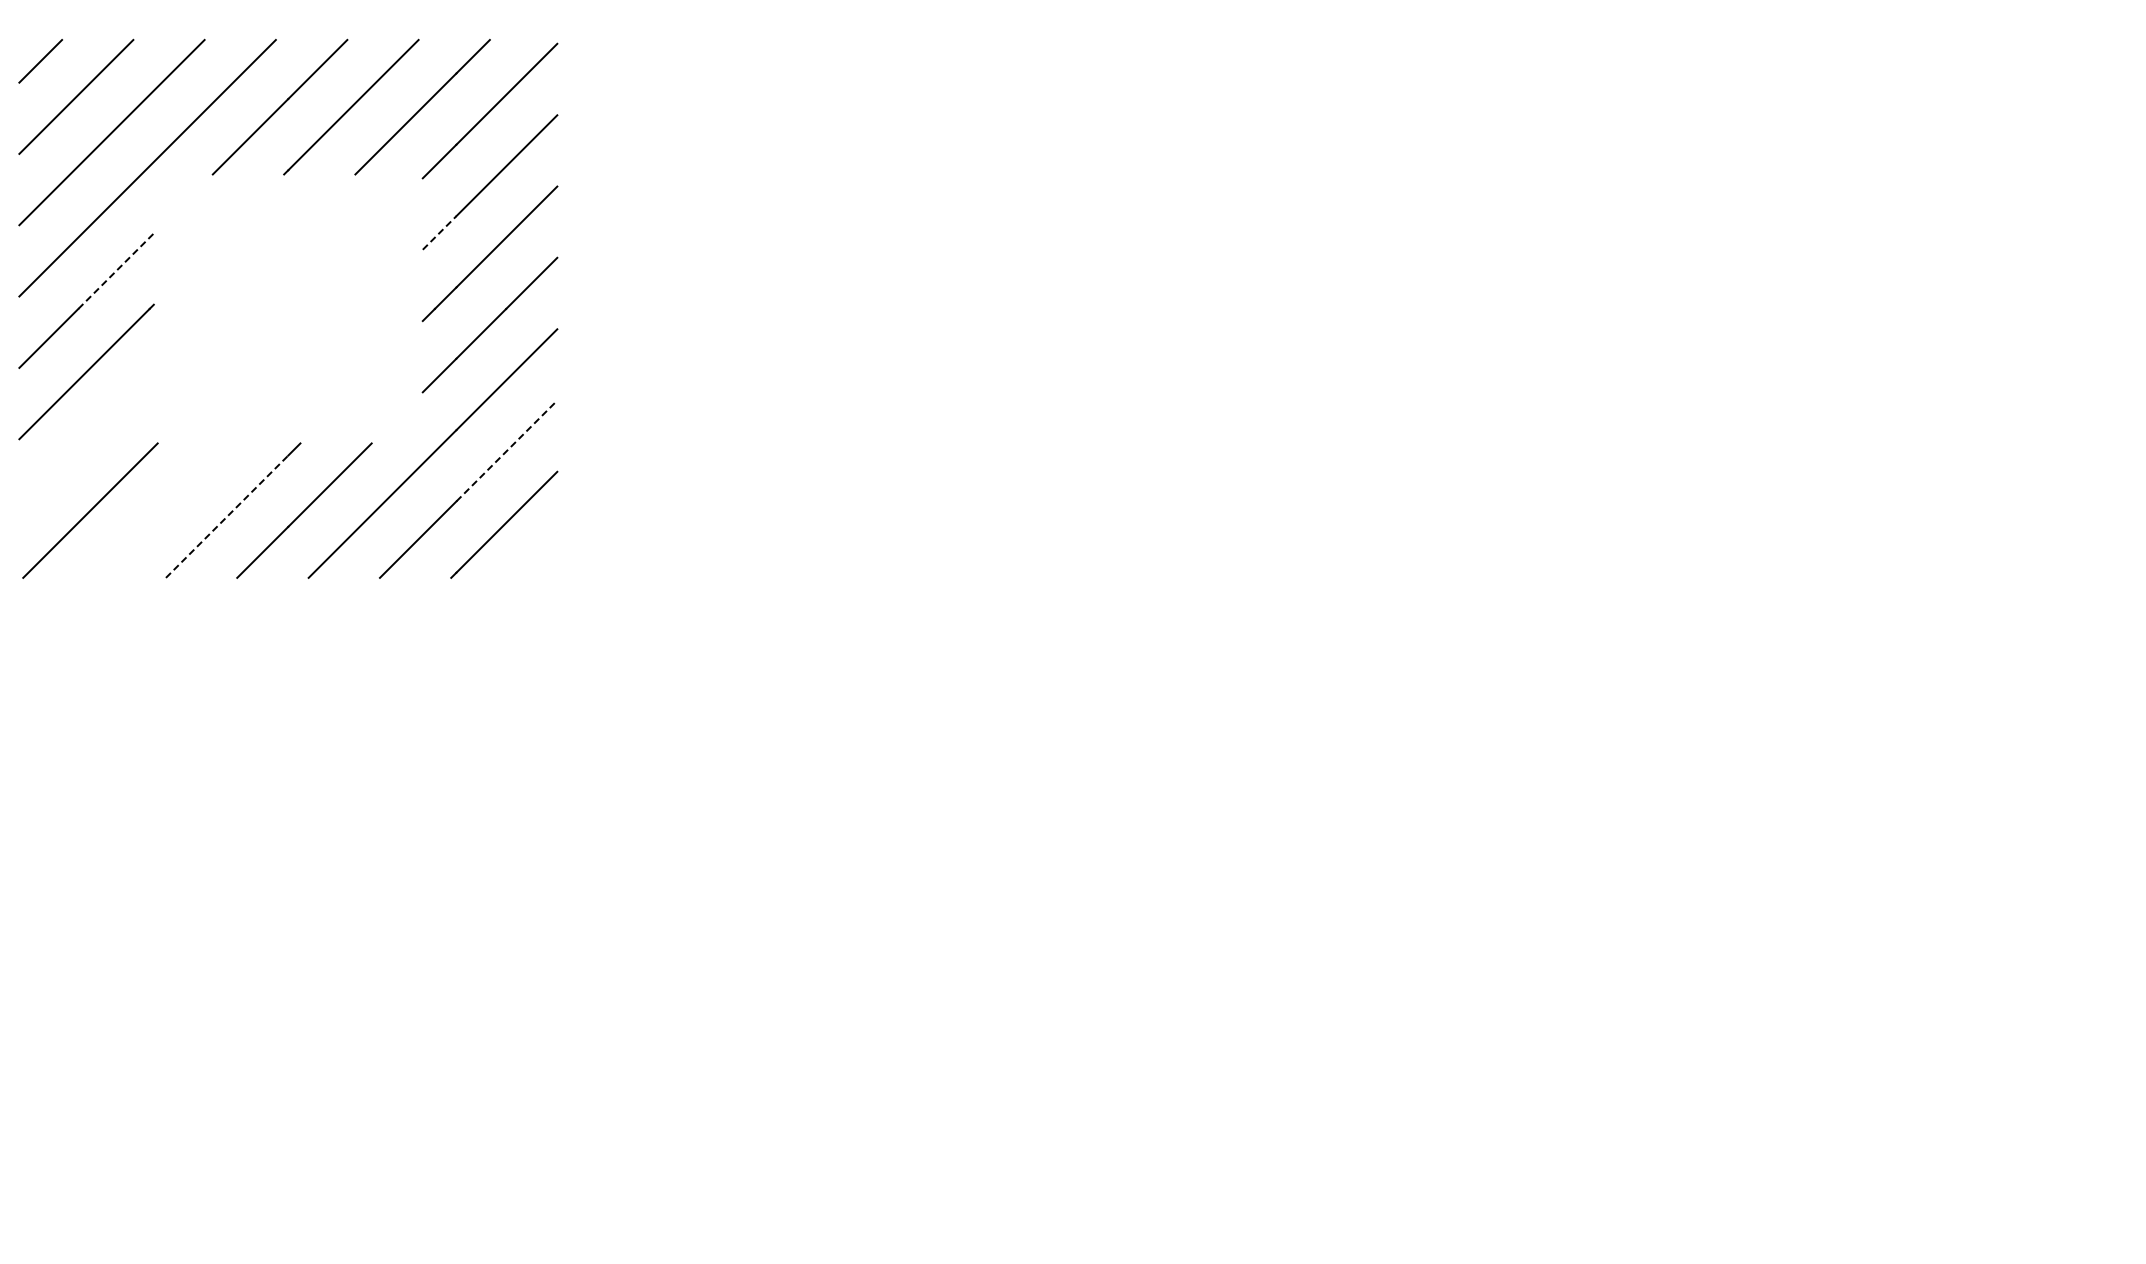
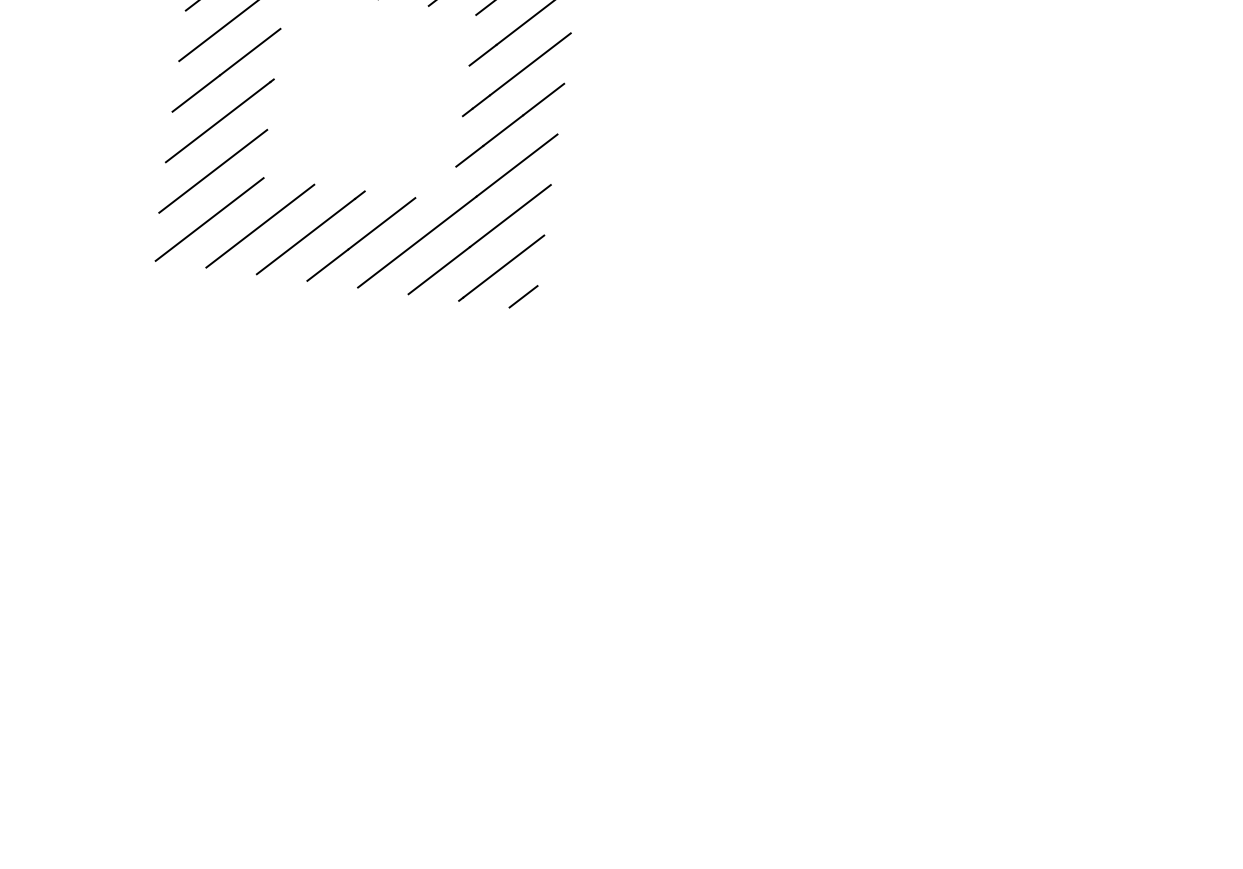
line: (439, 232) -> (483, 54), dashed -> solid
line: (116, 270) -> (250, 51), dashed -> solid
line: (86, 443) -> (213, 171), added
line: (507, 450) -> (510, 215), dashed -> solid
line: (161, 510) -> (260, 226), added
line: (227, 516) -> (306, 236), dashed -> solid
line: (539, 560) -> (523, 296), added

